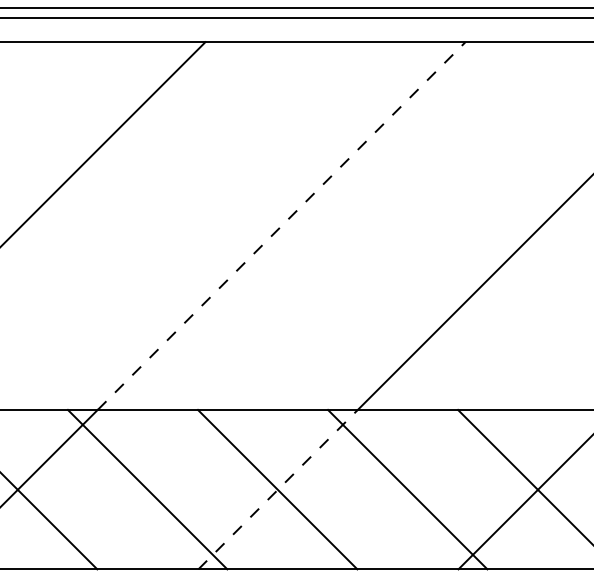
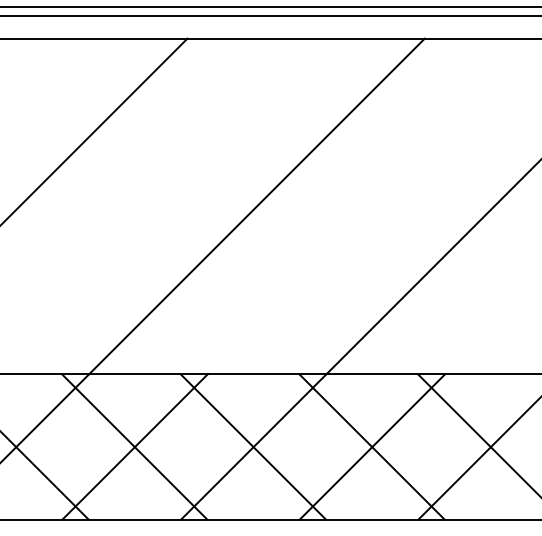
line: (282, 226) -> (257, 206), dashed -> solid
line: (147, 489) -> (134, 446), added
line: (277, 489) -> (253, 446), dashed -> solid
line: (408, 489) -> (372, 446), added

